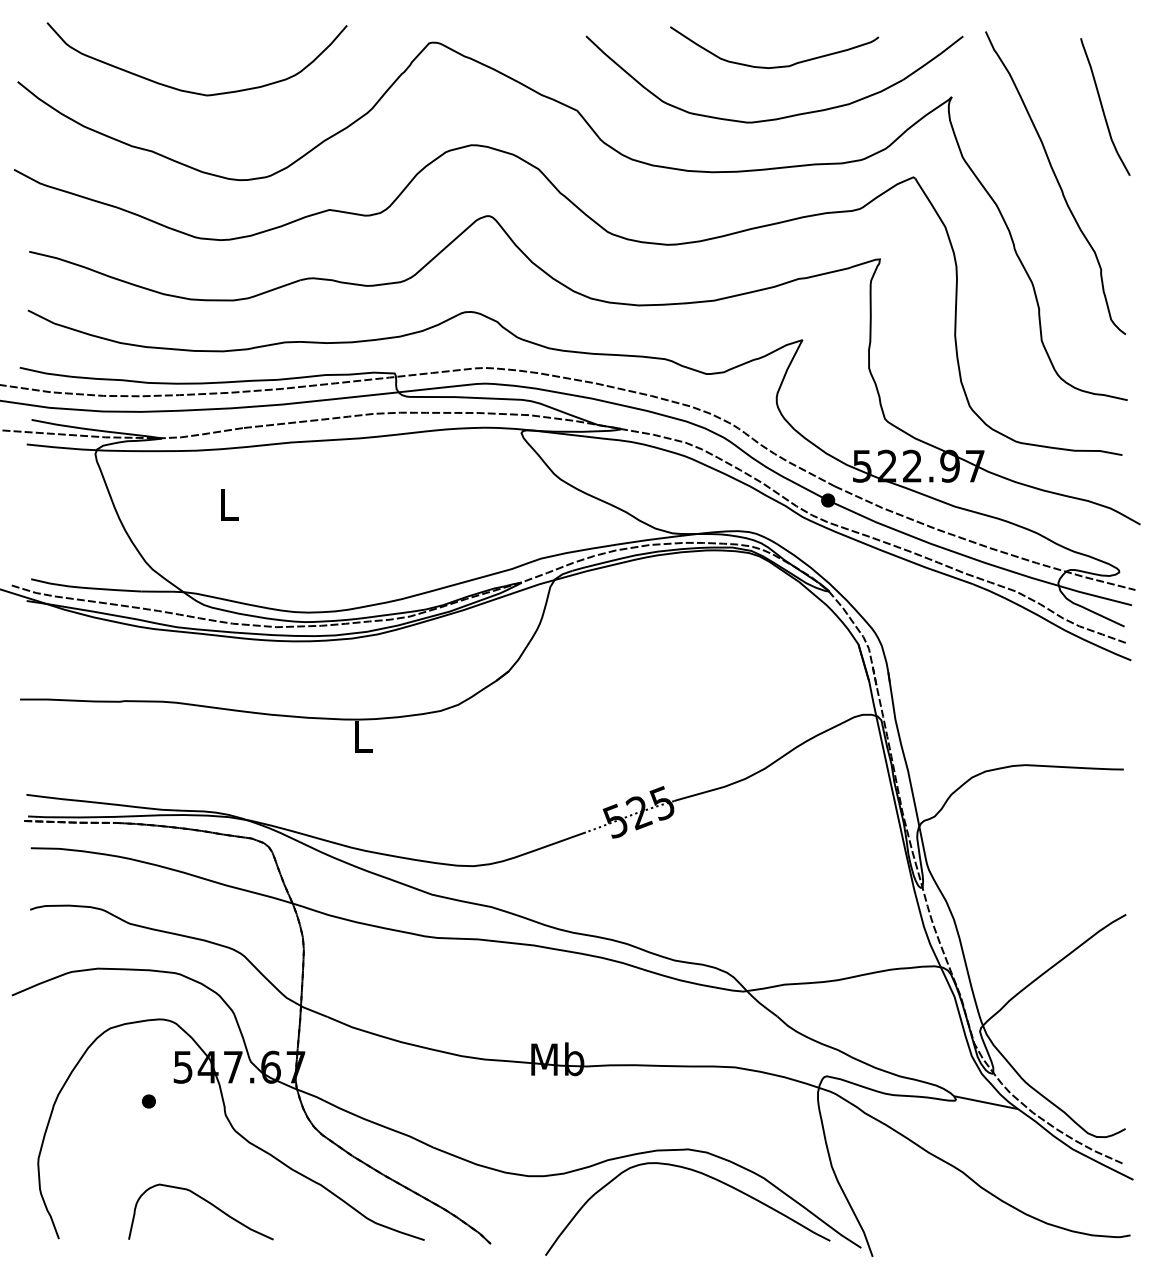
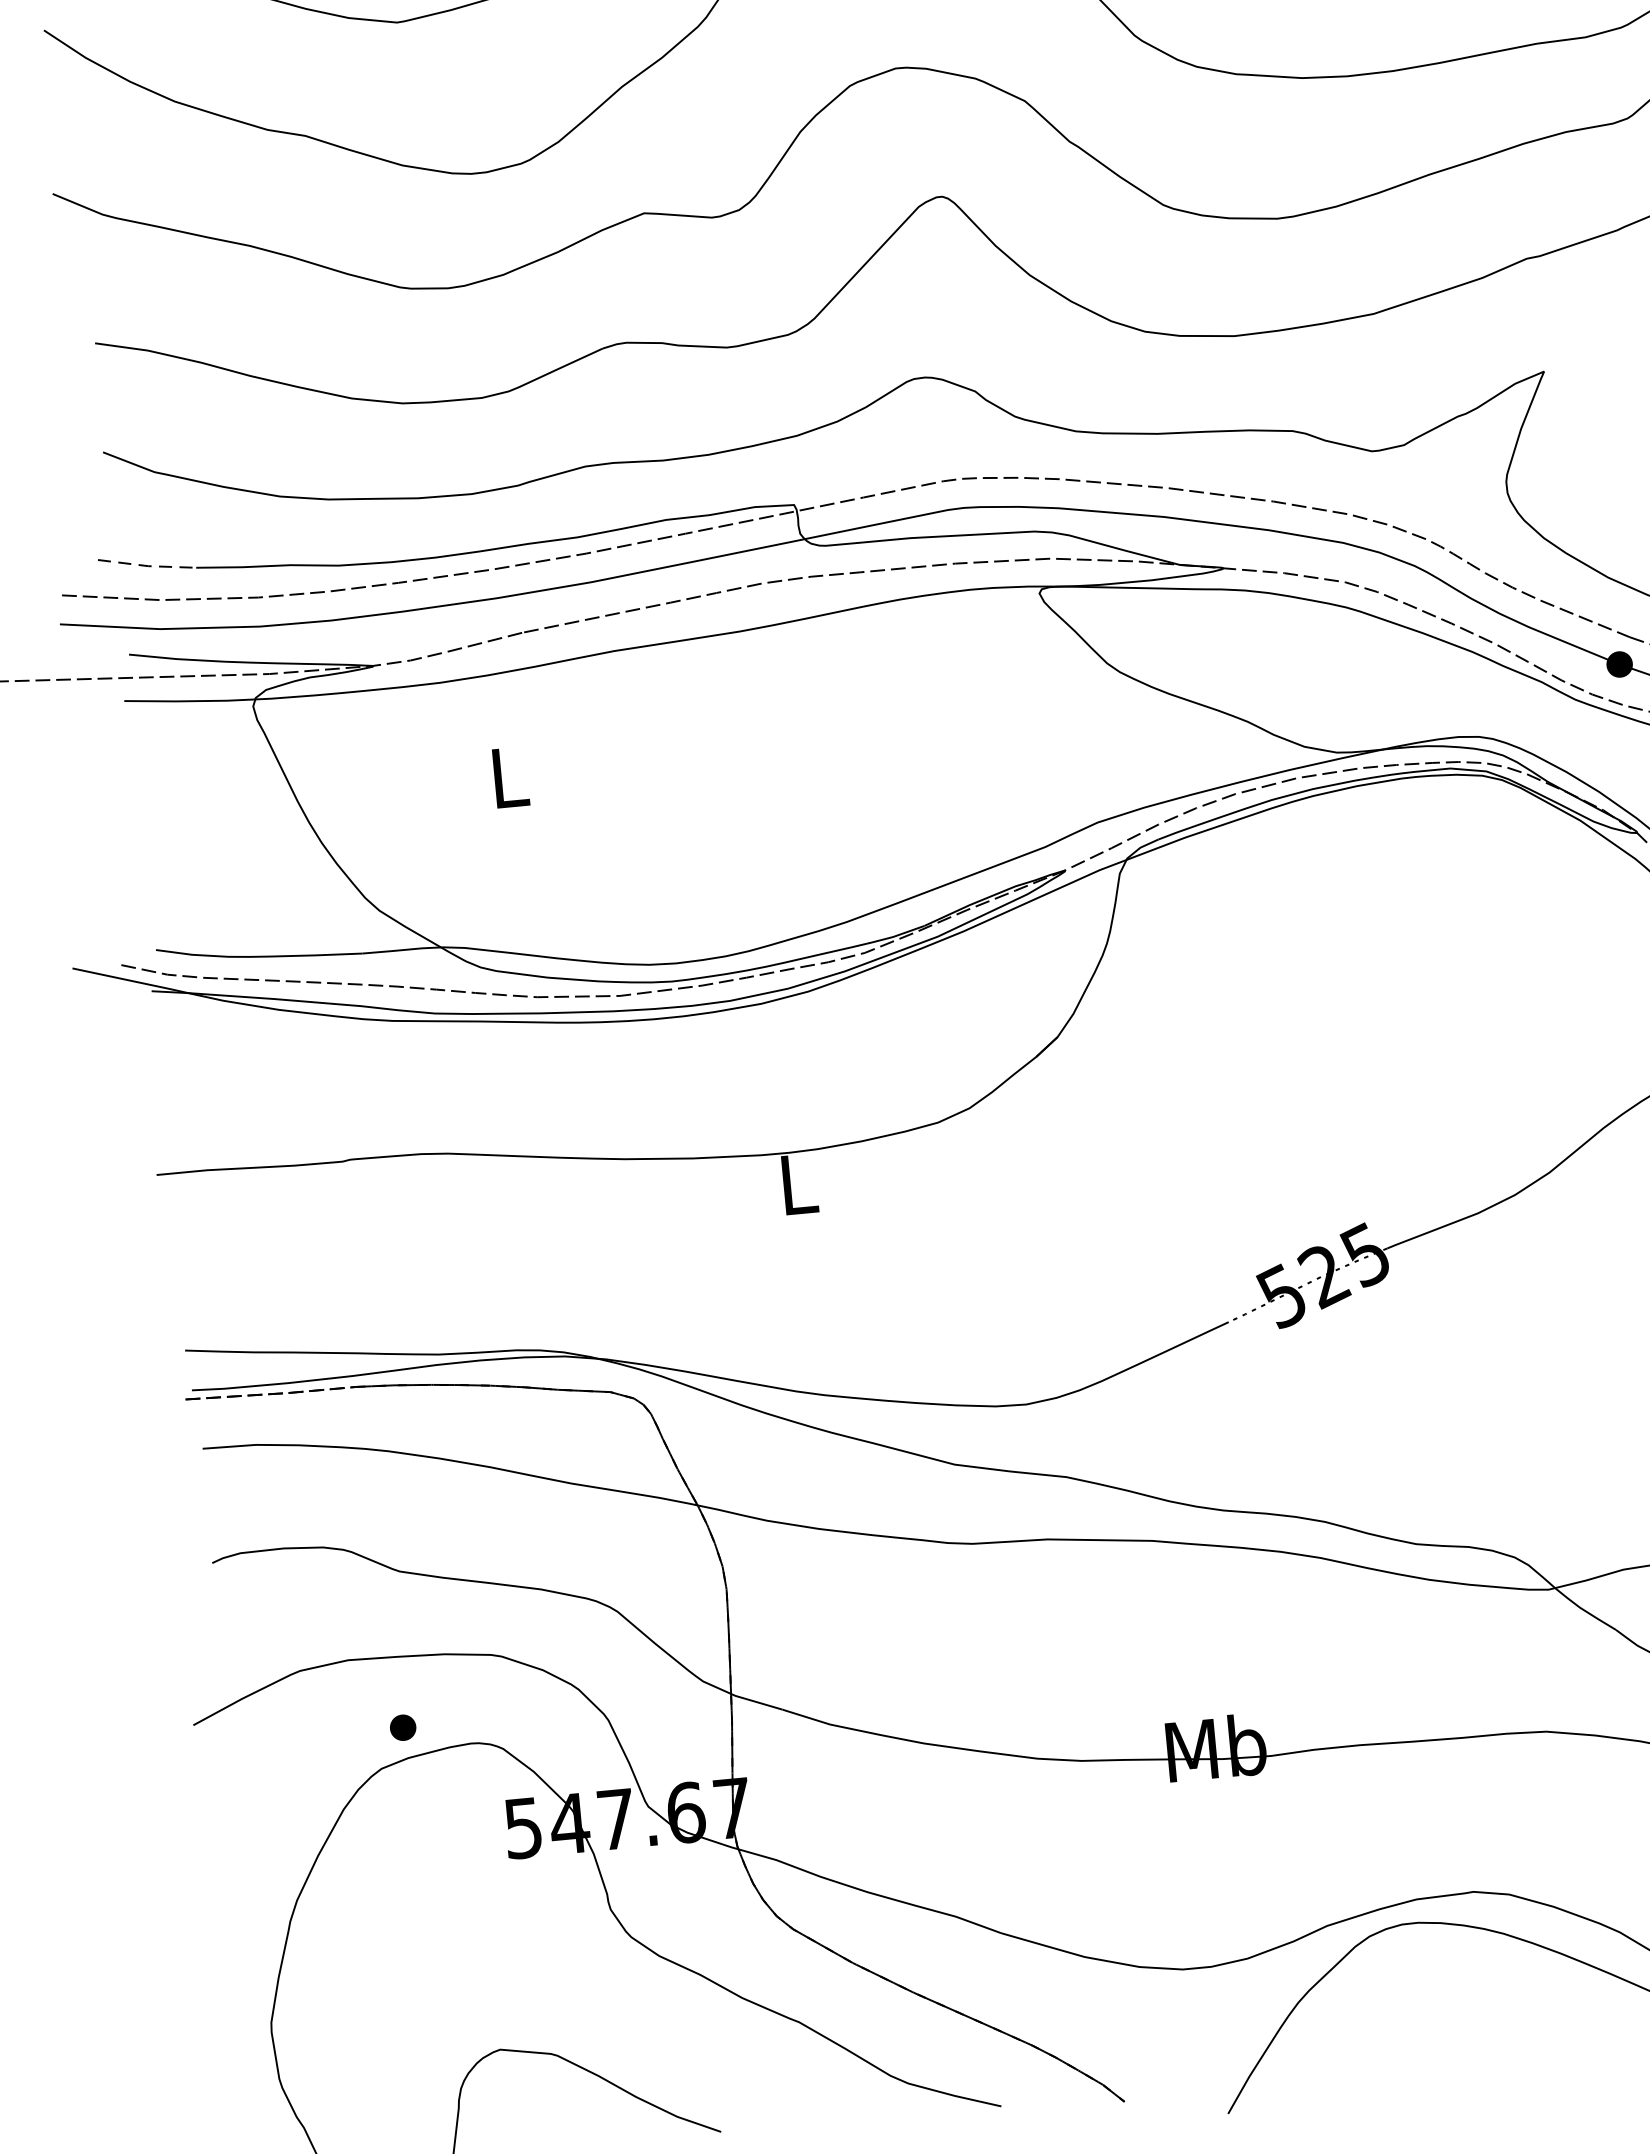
line: (46, 373) -> (148, 566), solid -> dashed
part: (148, 1101) -> (402, 1727), moved

